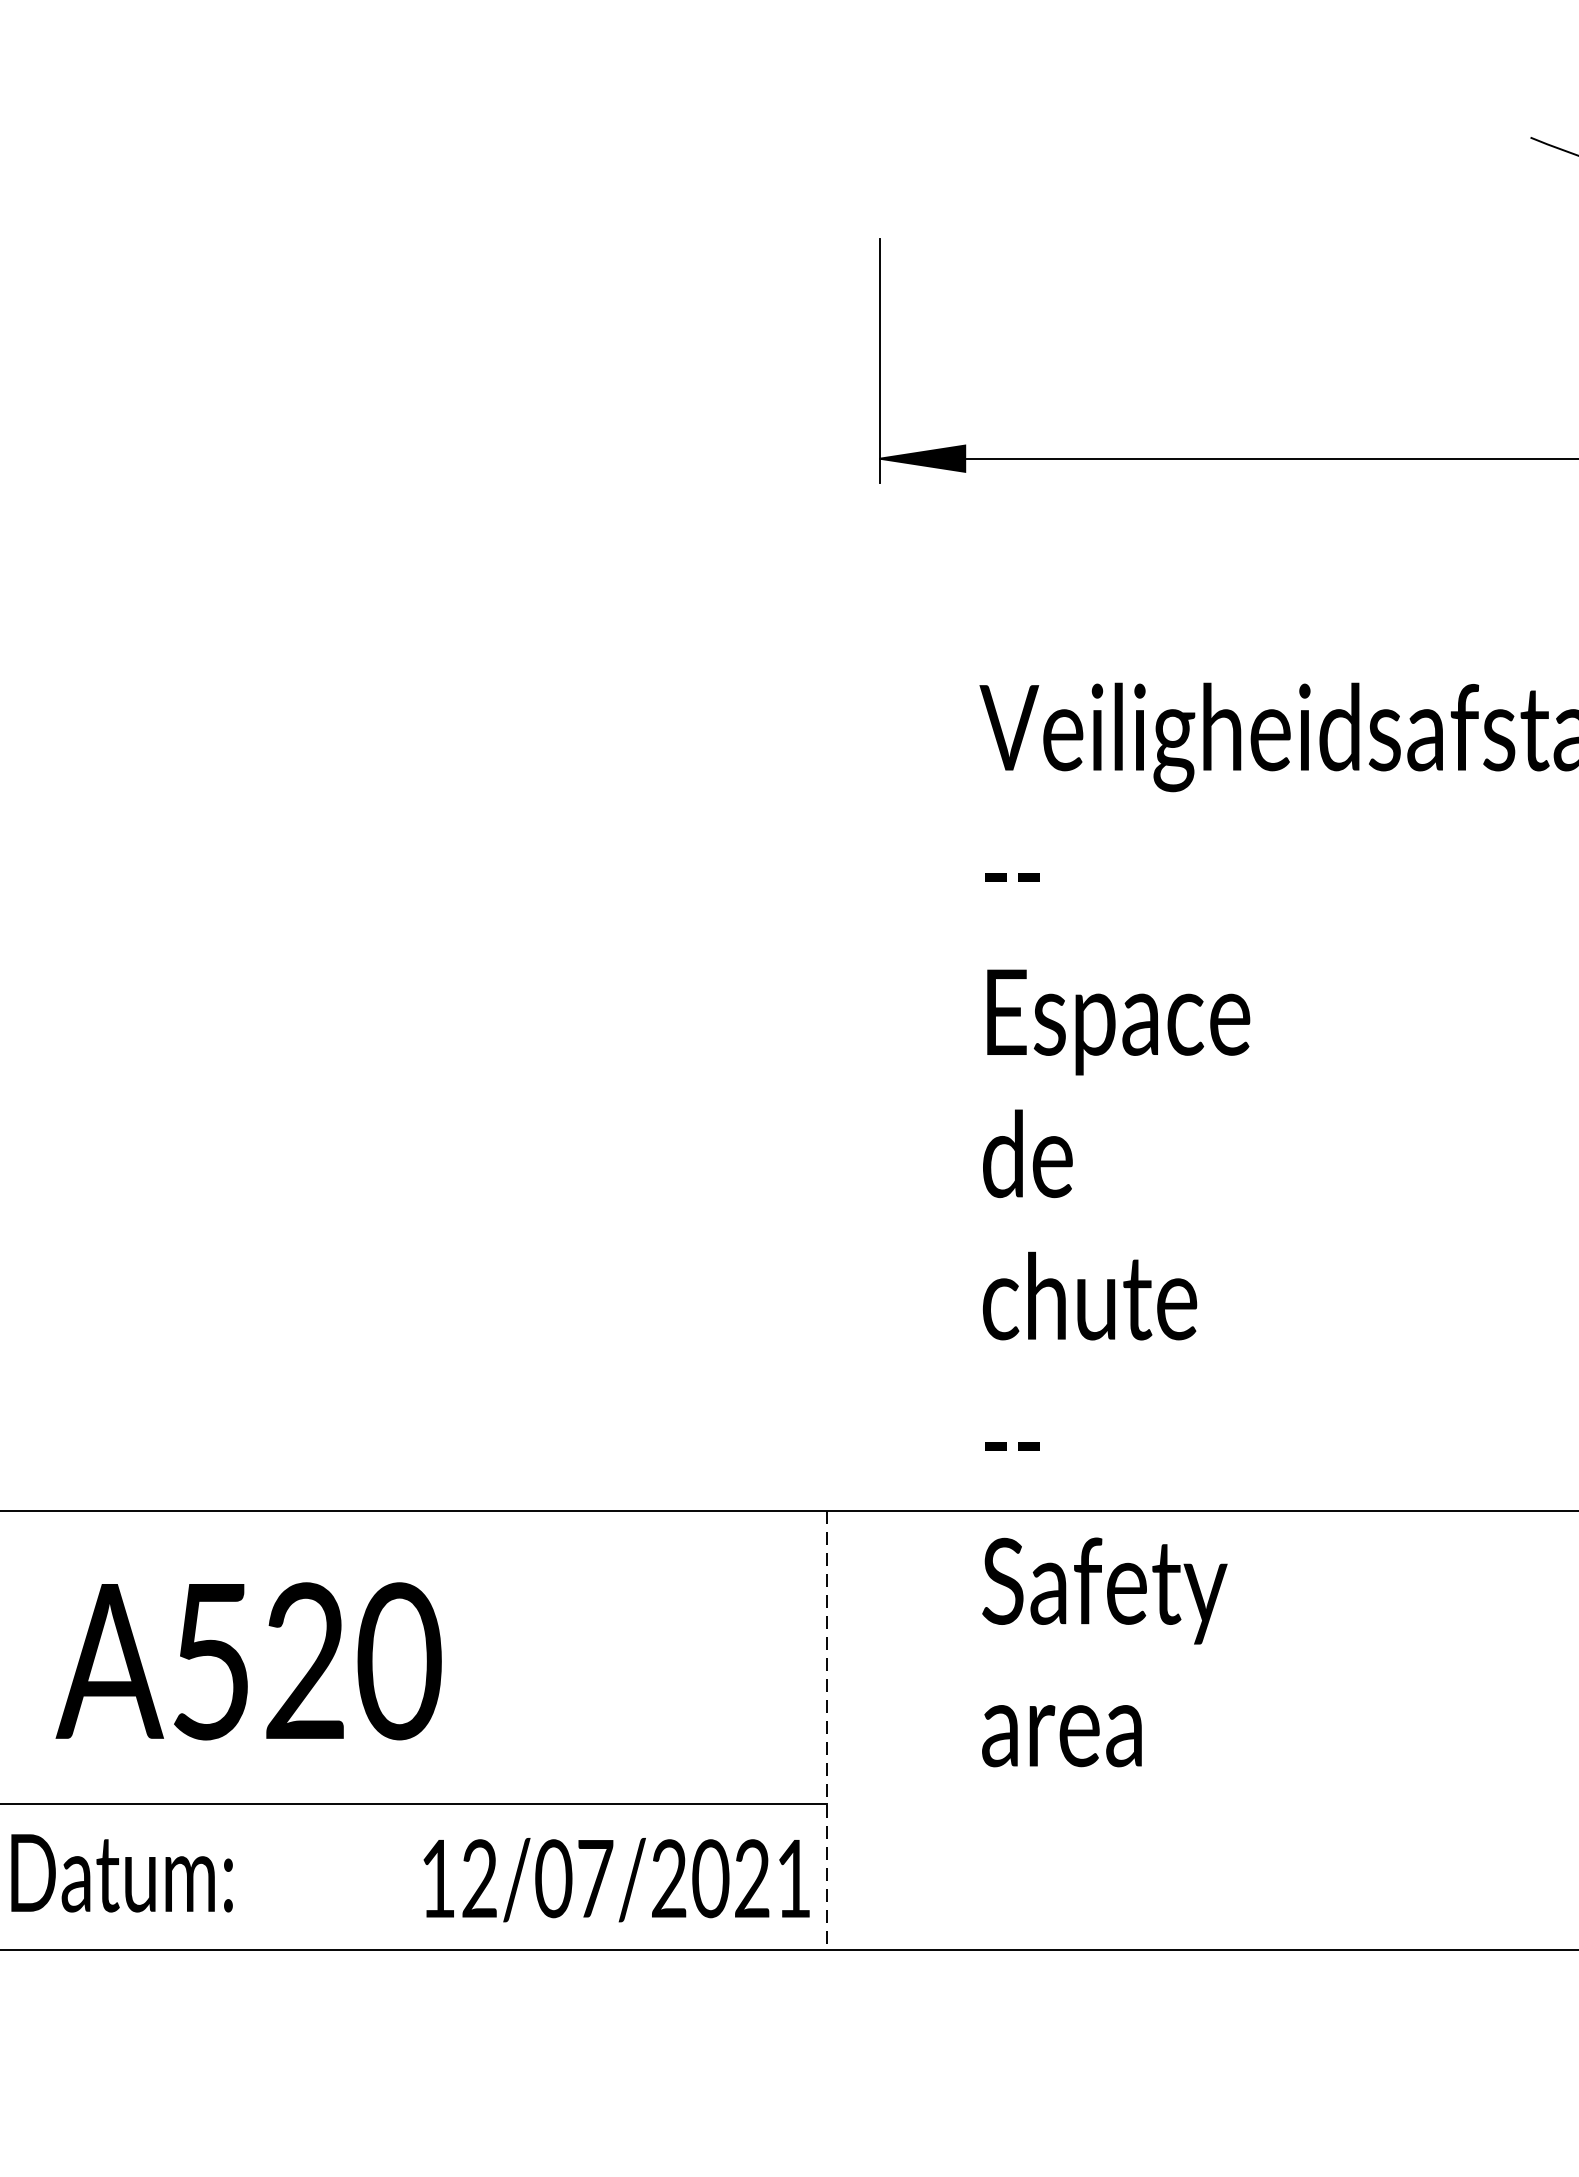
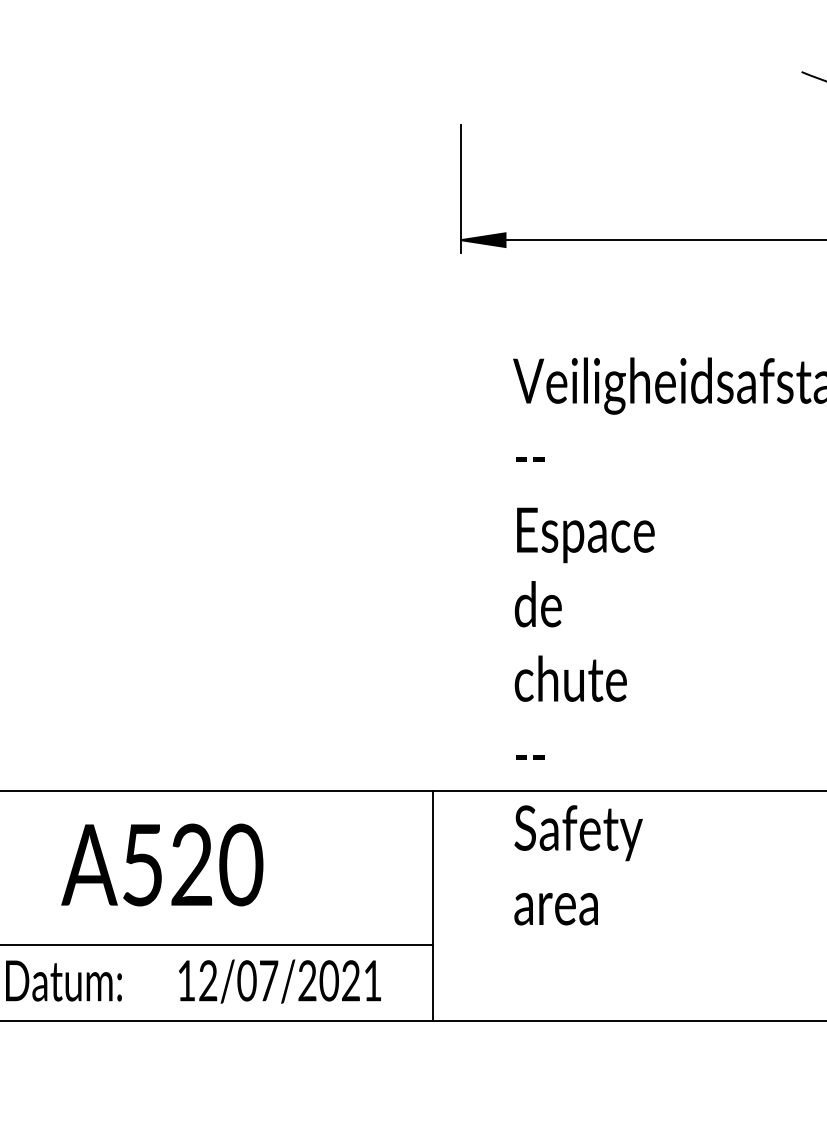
text: (249, 1660) -> (162, 864), moved
line: (827, 1731) -> (433, 906), dashed -> solid
text: (615, 1879) -> (279, 981), moved

